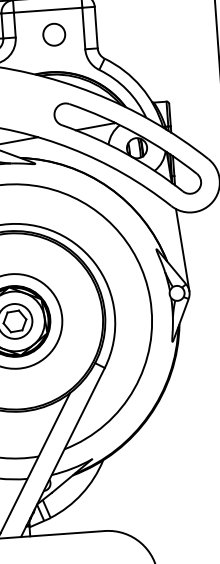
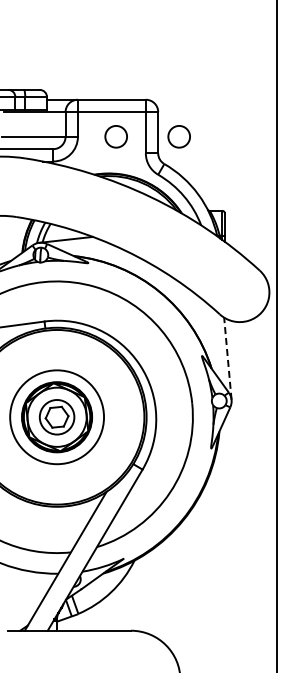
circle: (116, 29) -> (178, 136), added
part: (127, 148) -> (180, 254), removed
line: (182, 249) -> (227, 358), solid -> dashed

